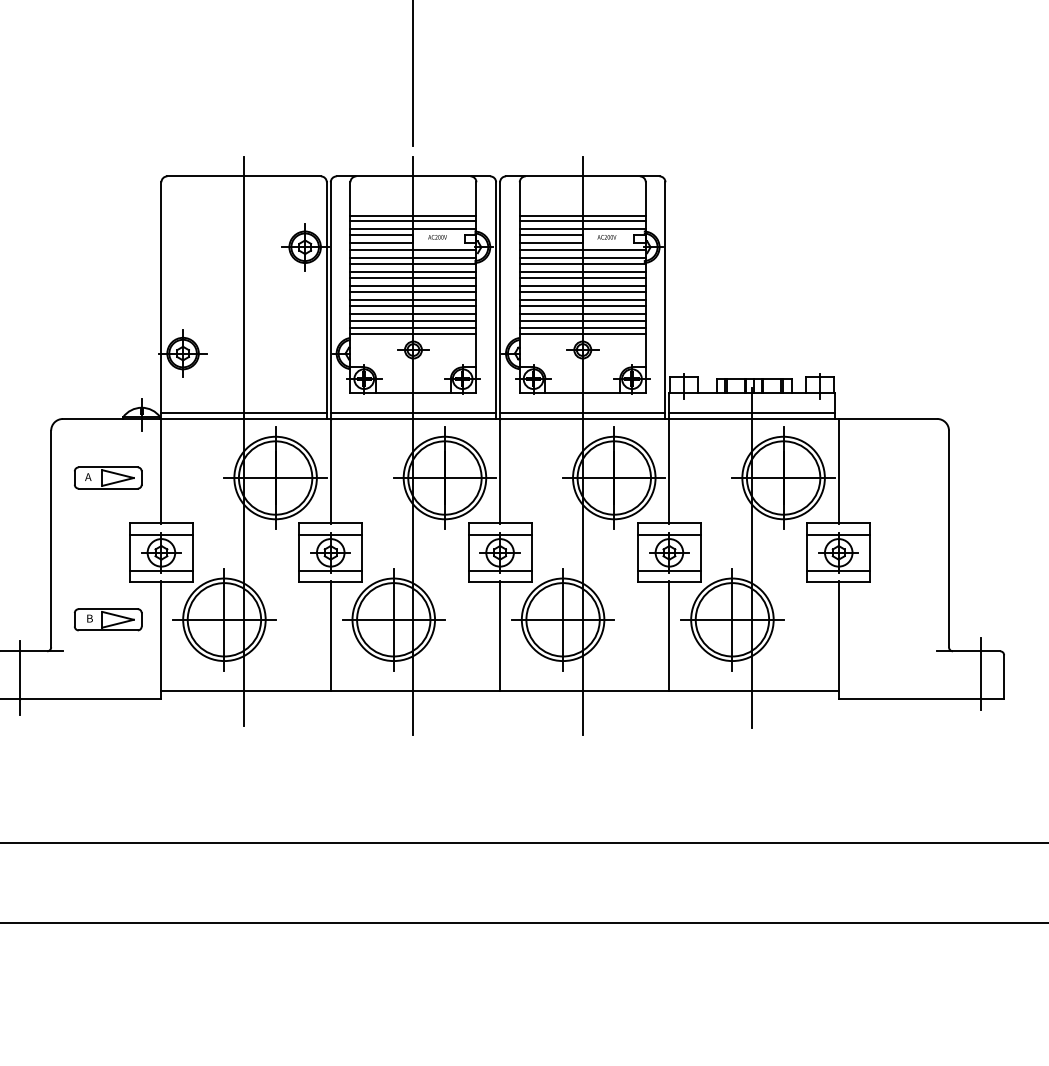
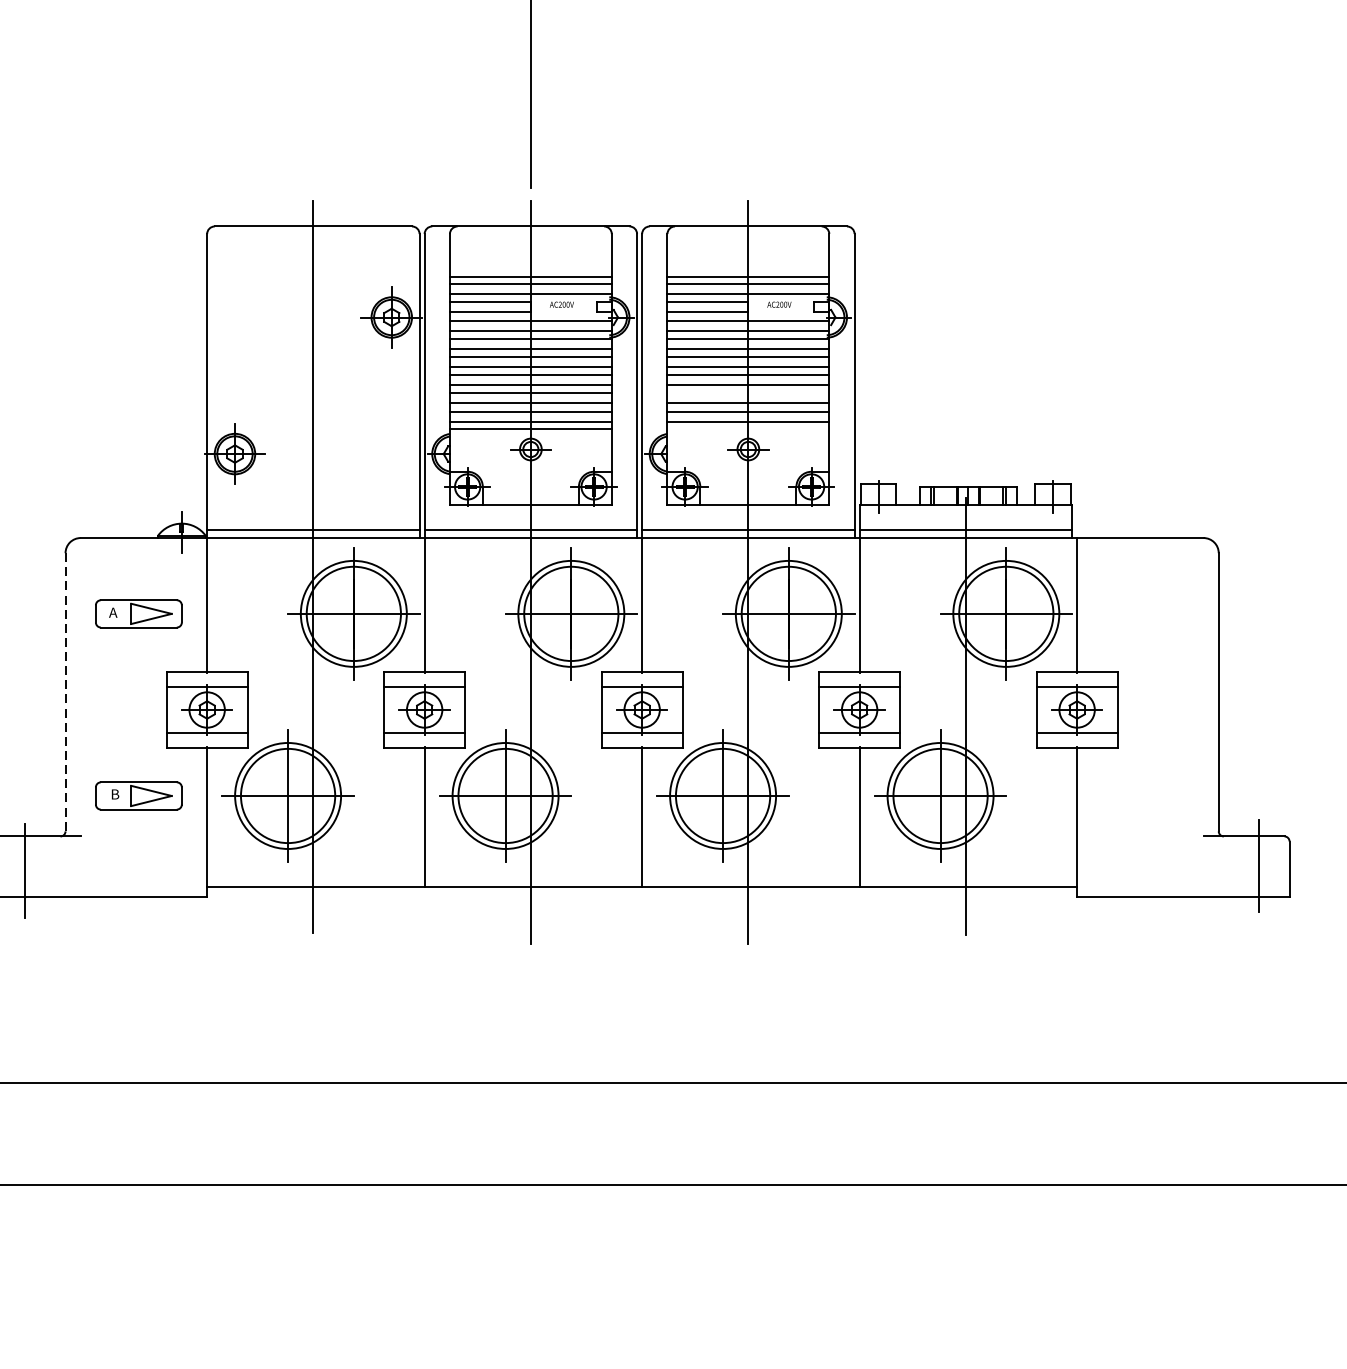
line: (582, 306) -> (747, 393), removed
line: (582, 333) -> (747, 428), removed
line: (51, 539) -> (65, 692), solid -> dashed

